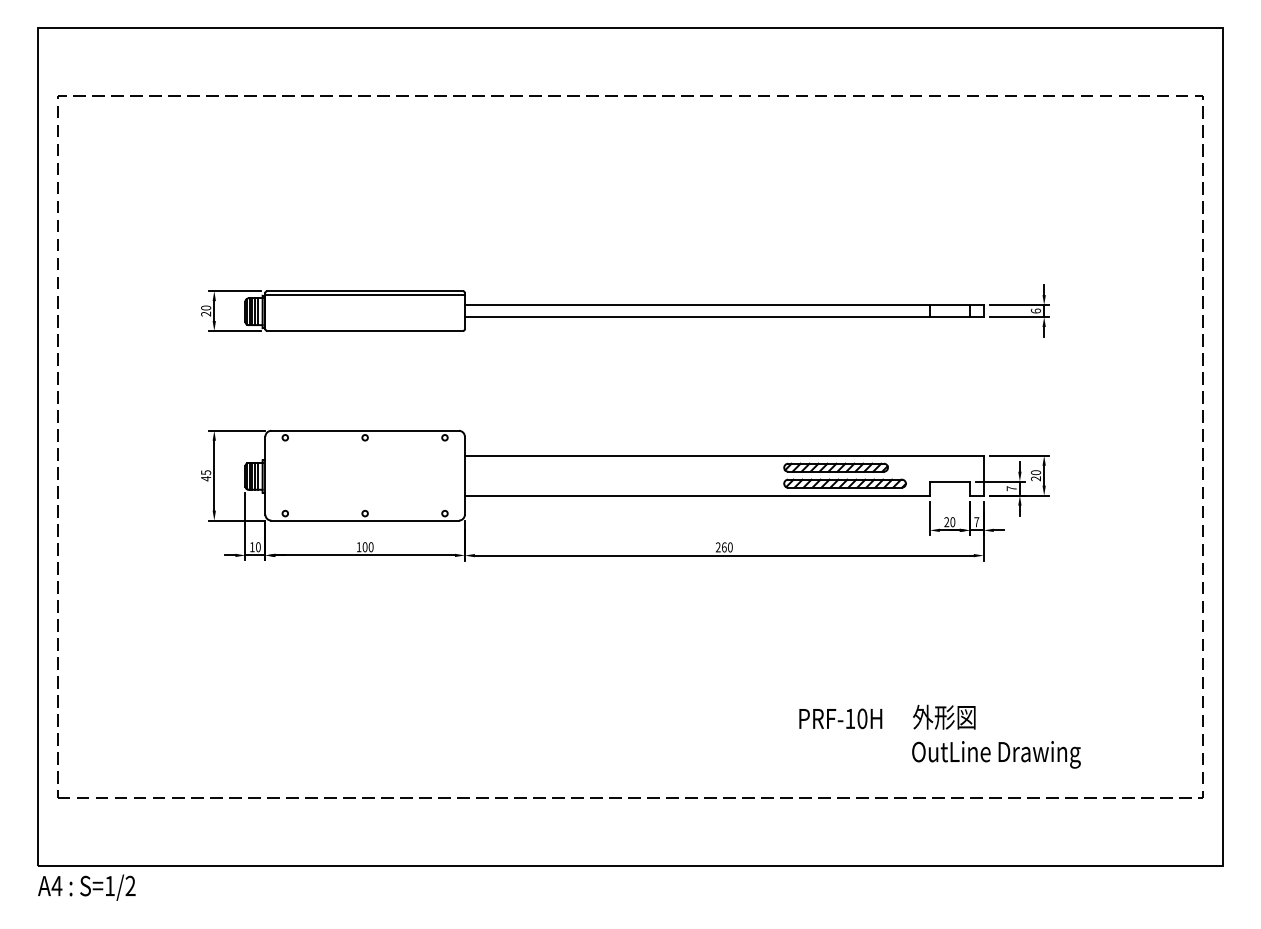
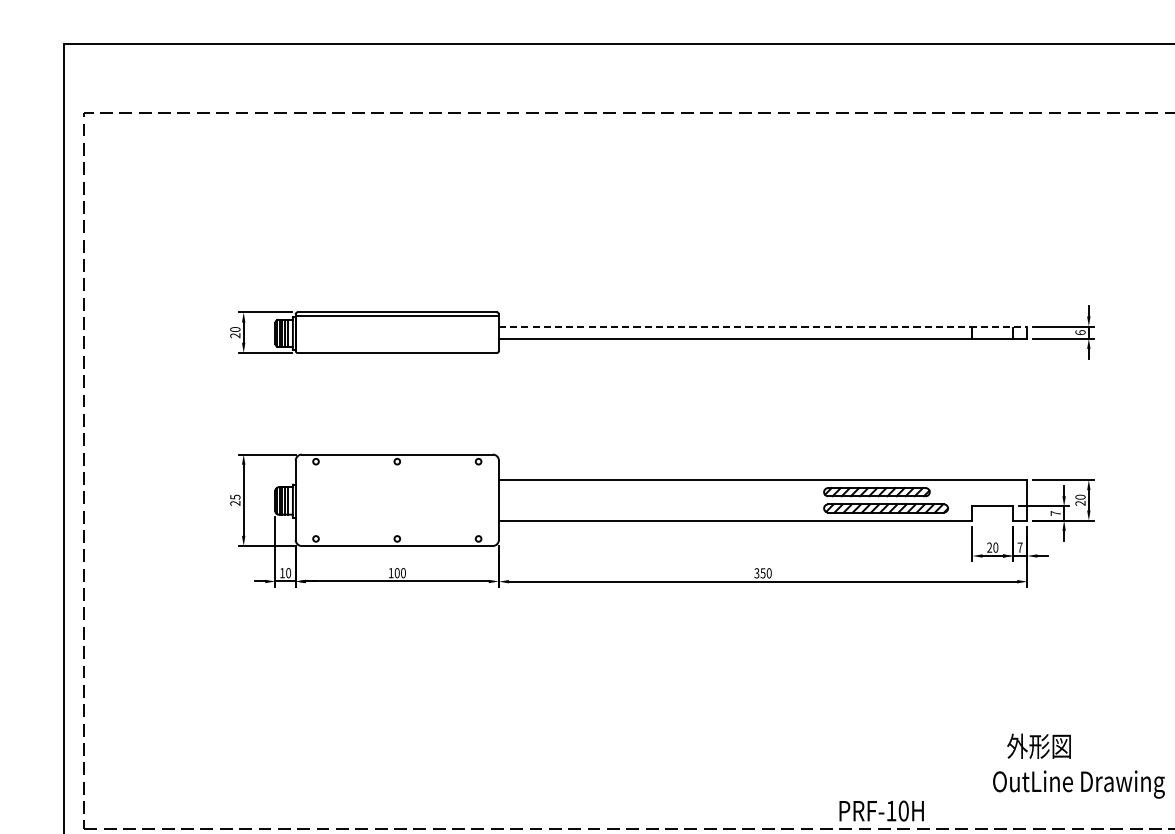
line: (724, 305) -> (763, 326), solid -> dashed
text: (206, 478) -> (235, 503), 45 -> 25
text: (721, 547) -> (760, 573), 260 -> 350
text: (944, 716) -> (1039, 745), moved
text: (840, 718) -> (881, 810), moved
text: (996, 754) -> (1078, 784), moved

